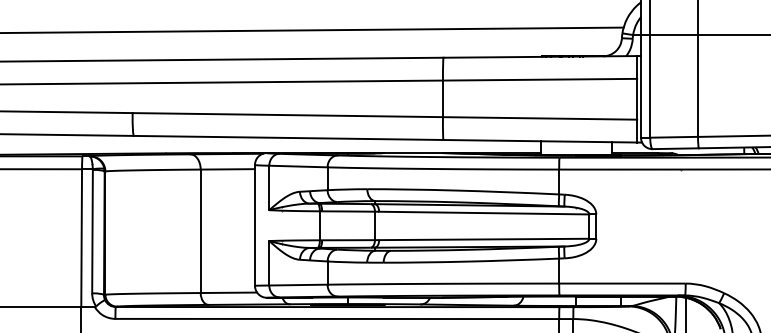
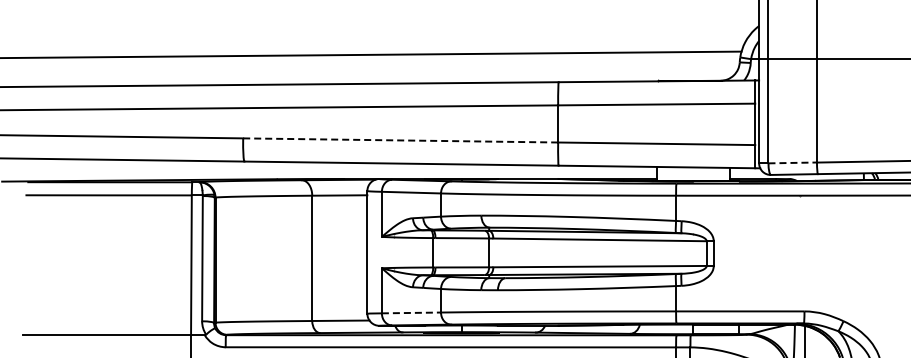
line: (287, 115) -> (400, 140), solid -> dashed
line: (674, 136) -> (793, 162), solid -> dashed
line: (298, 284) -> (411, 312), solid -> dashed

